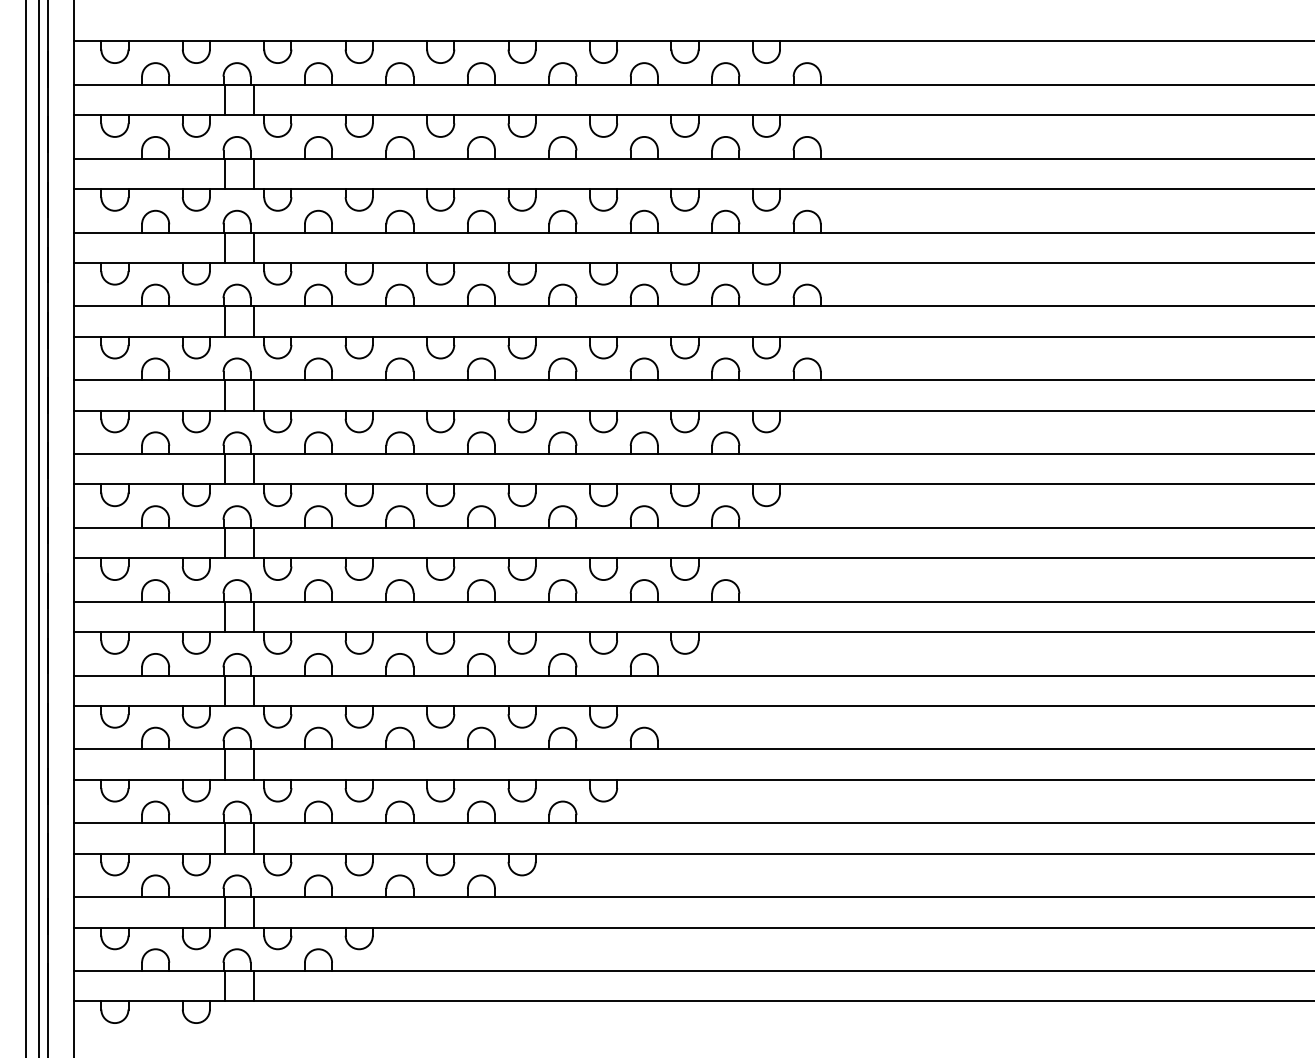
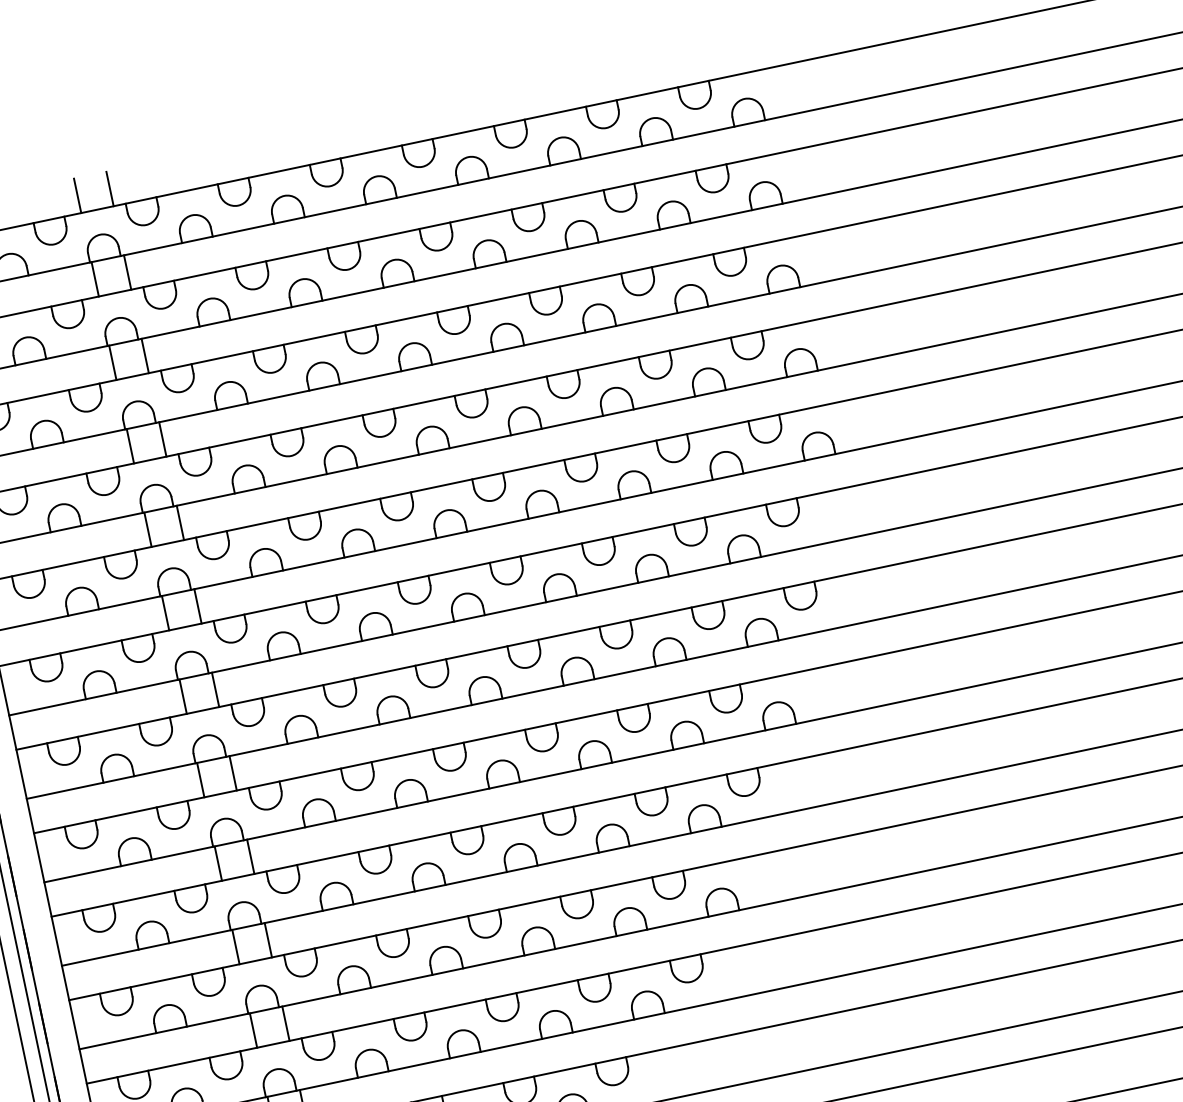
line: (224, 25) -> (76, 195), added
line: (253, 25) -> (109, 188), added

